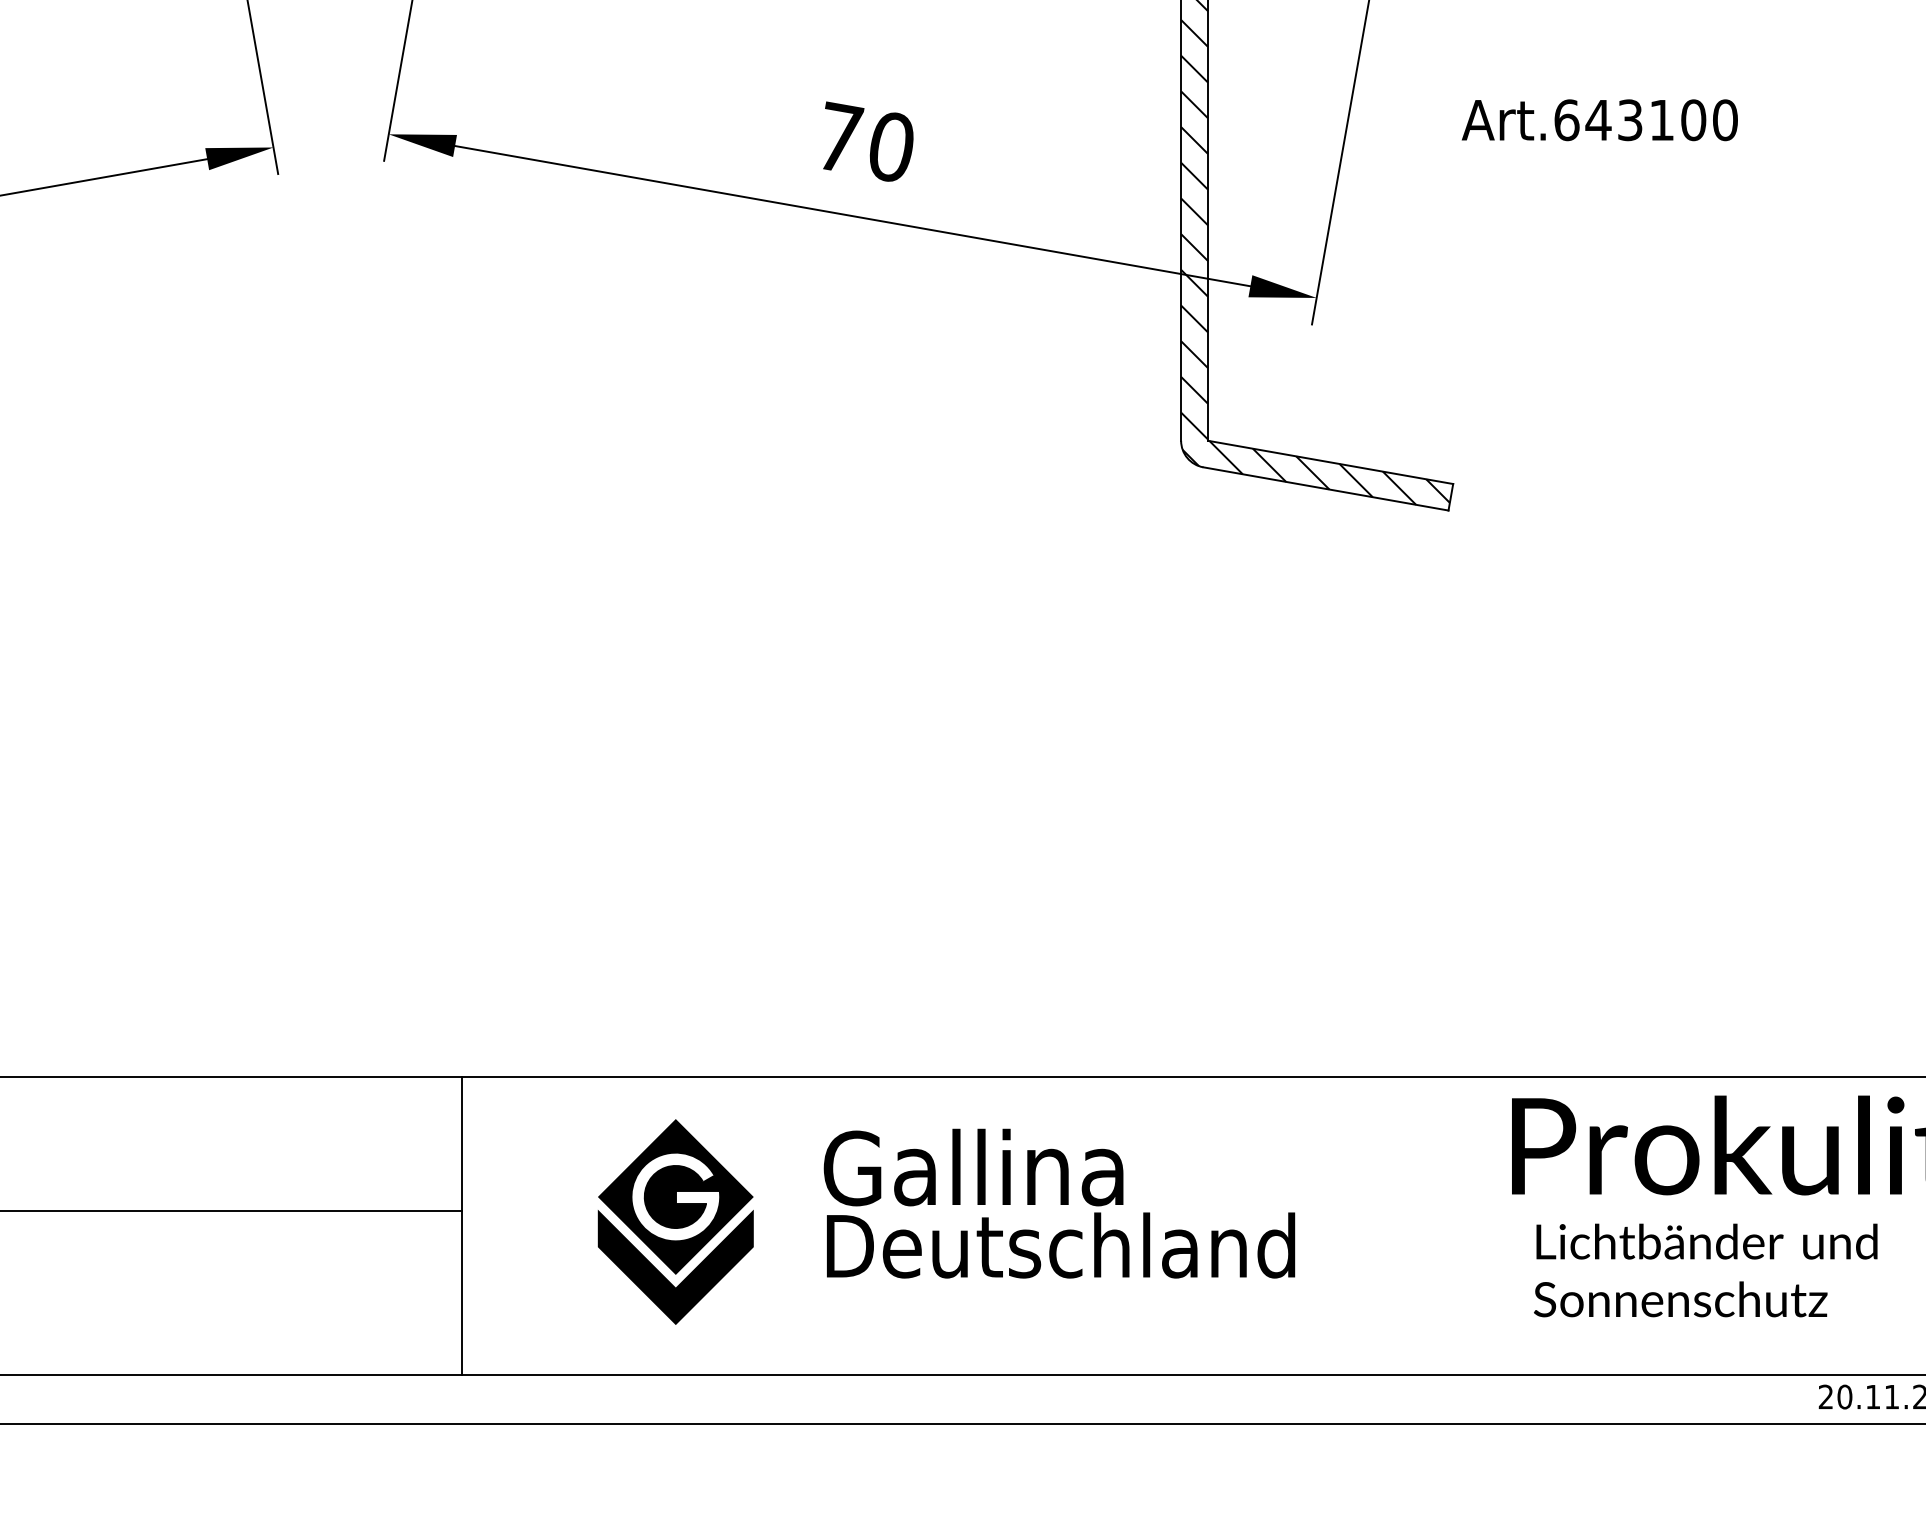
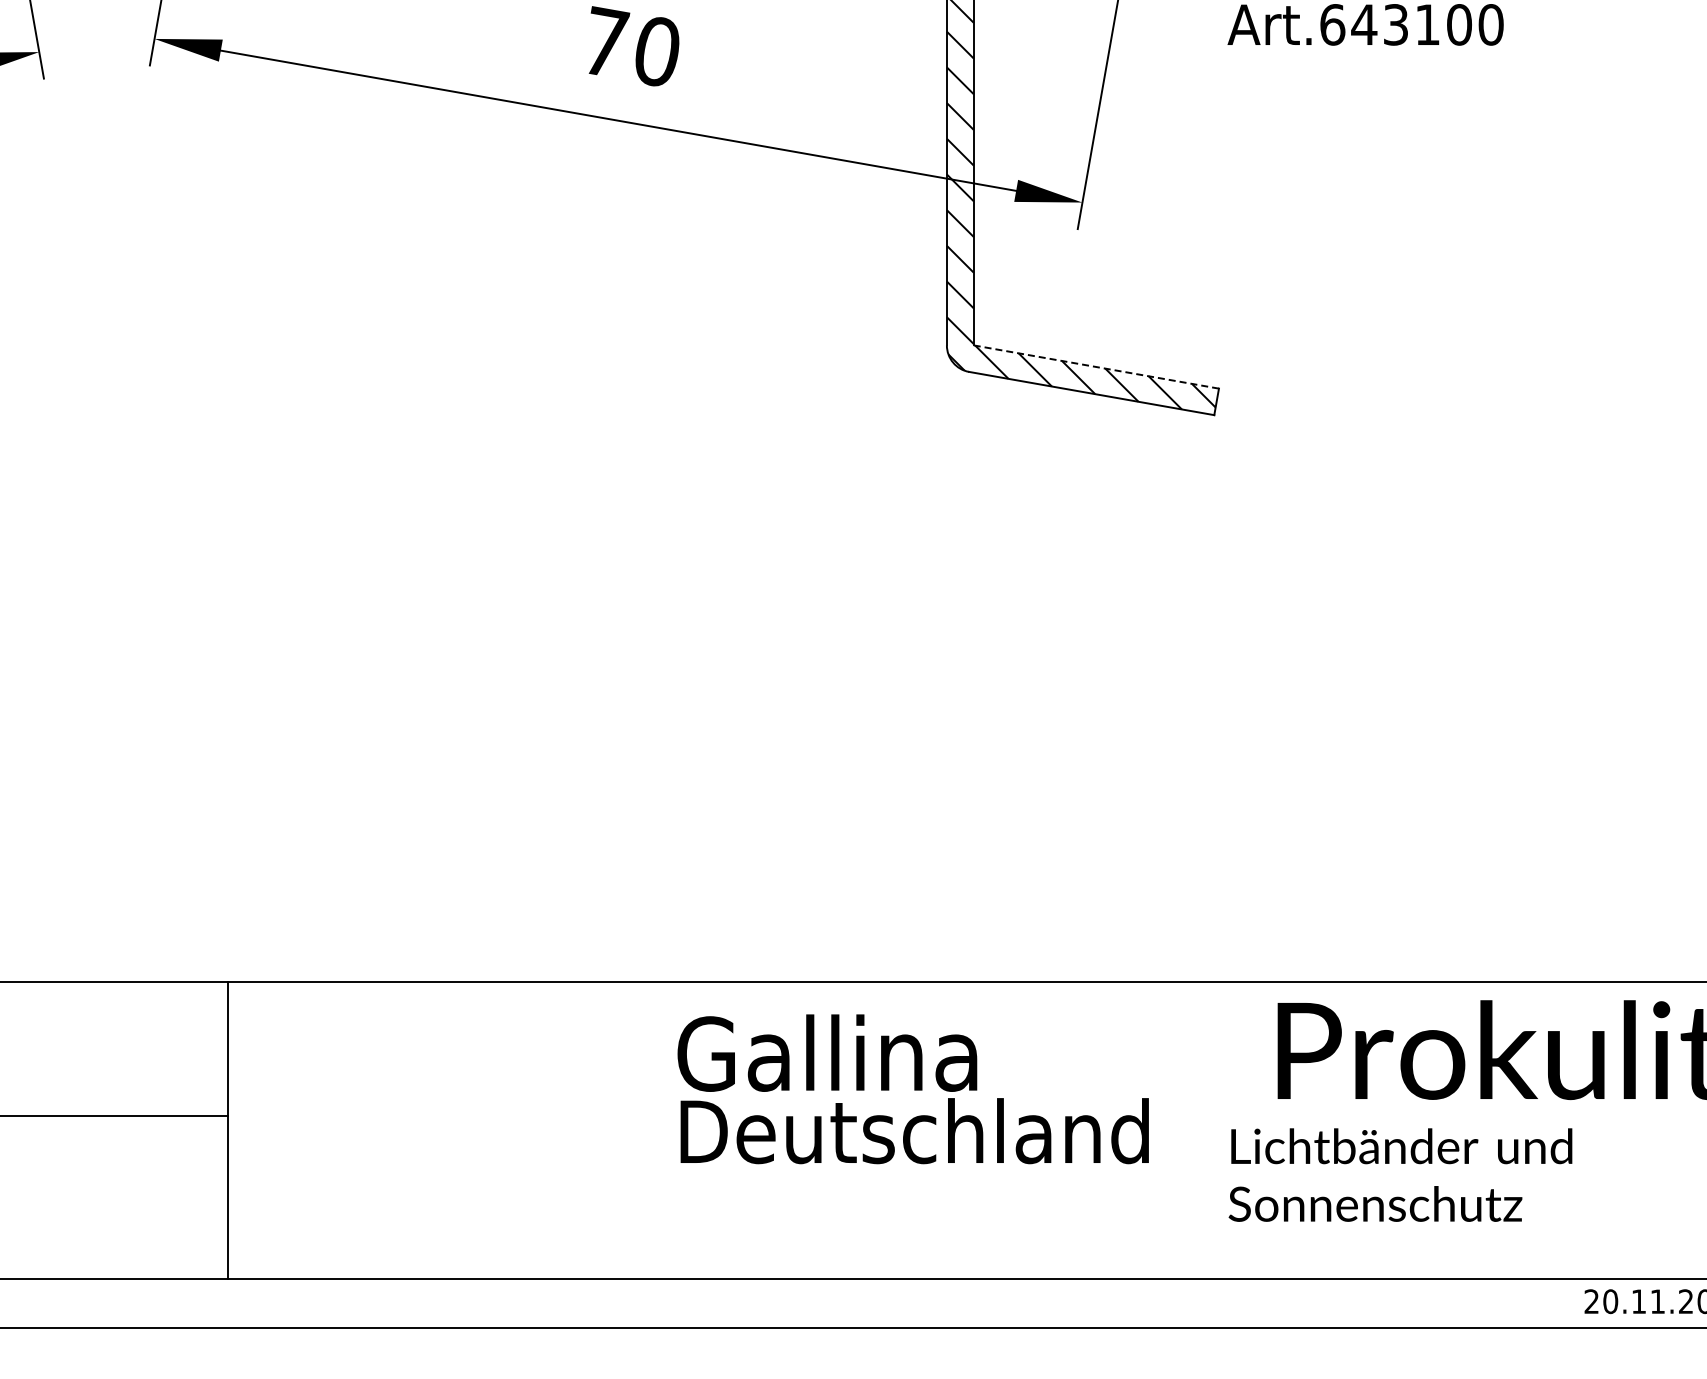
line: (1330, 462) -> (1096, 367), solid -> dashed
text: (1059, 1203) -> (913, 1089), moved
part: (675, 1221) -> (441, 1126), removed
text: (1705, 1270) -> (1400, 1175), moved

